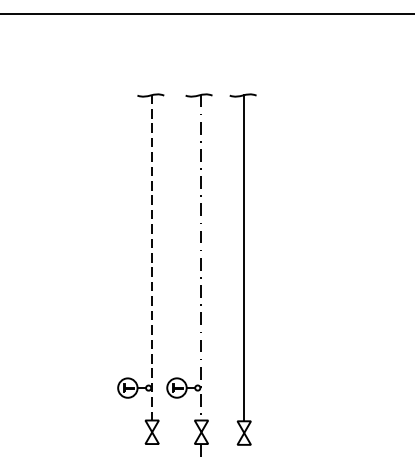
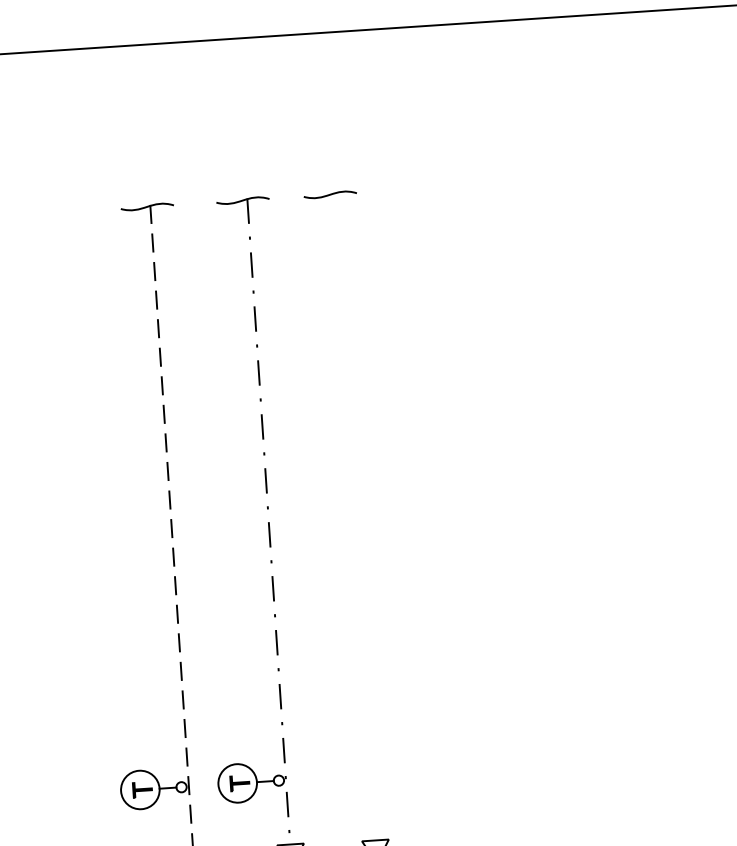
line: (244, 258) -> (354, 517), removed

